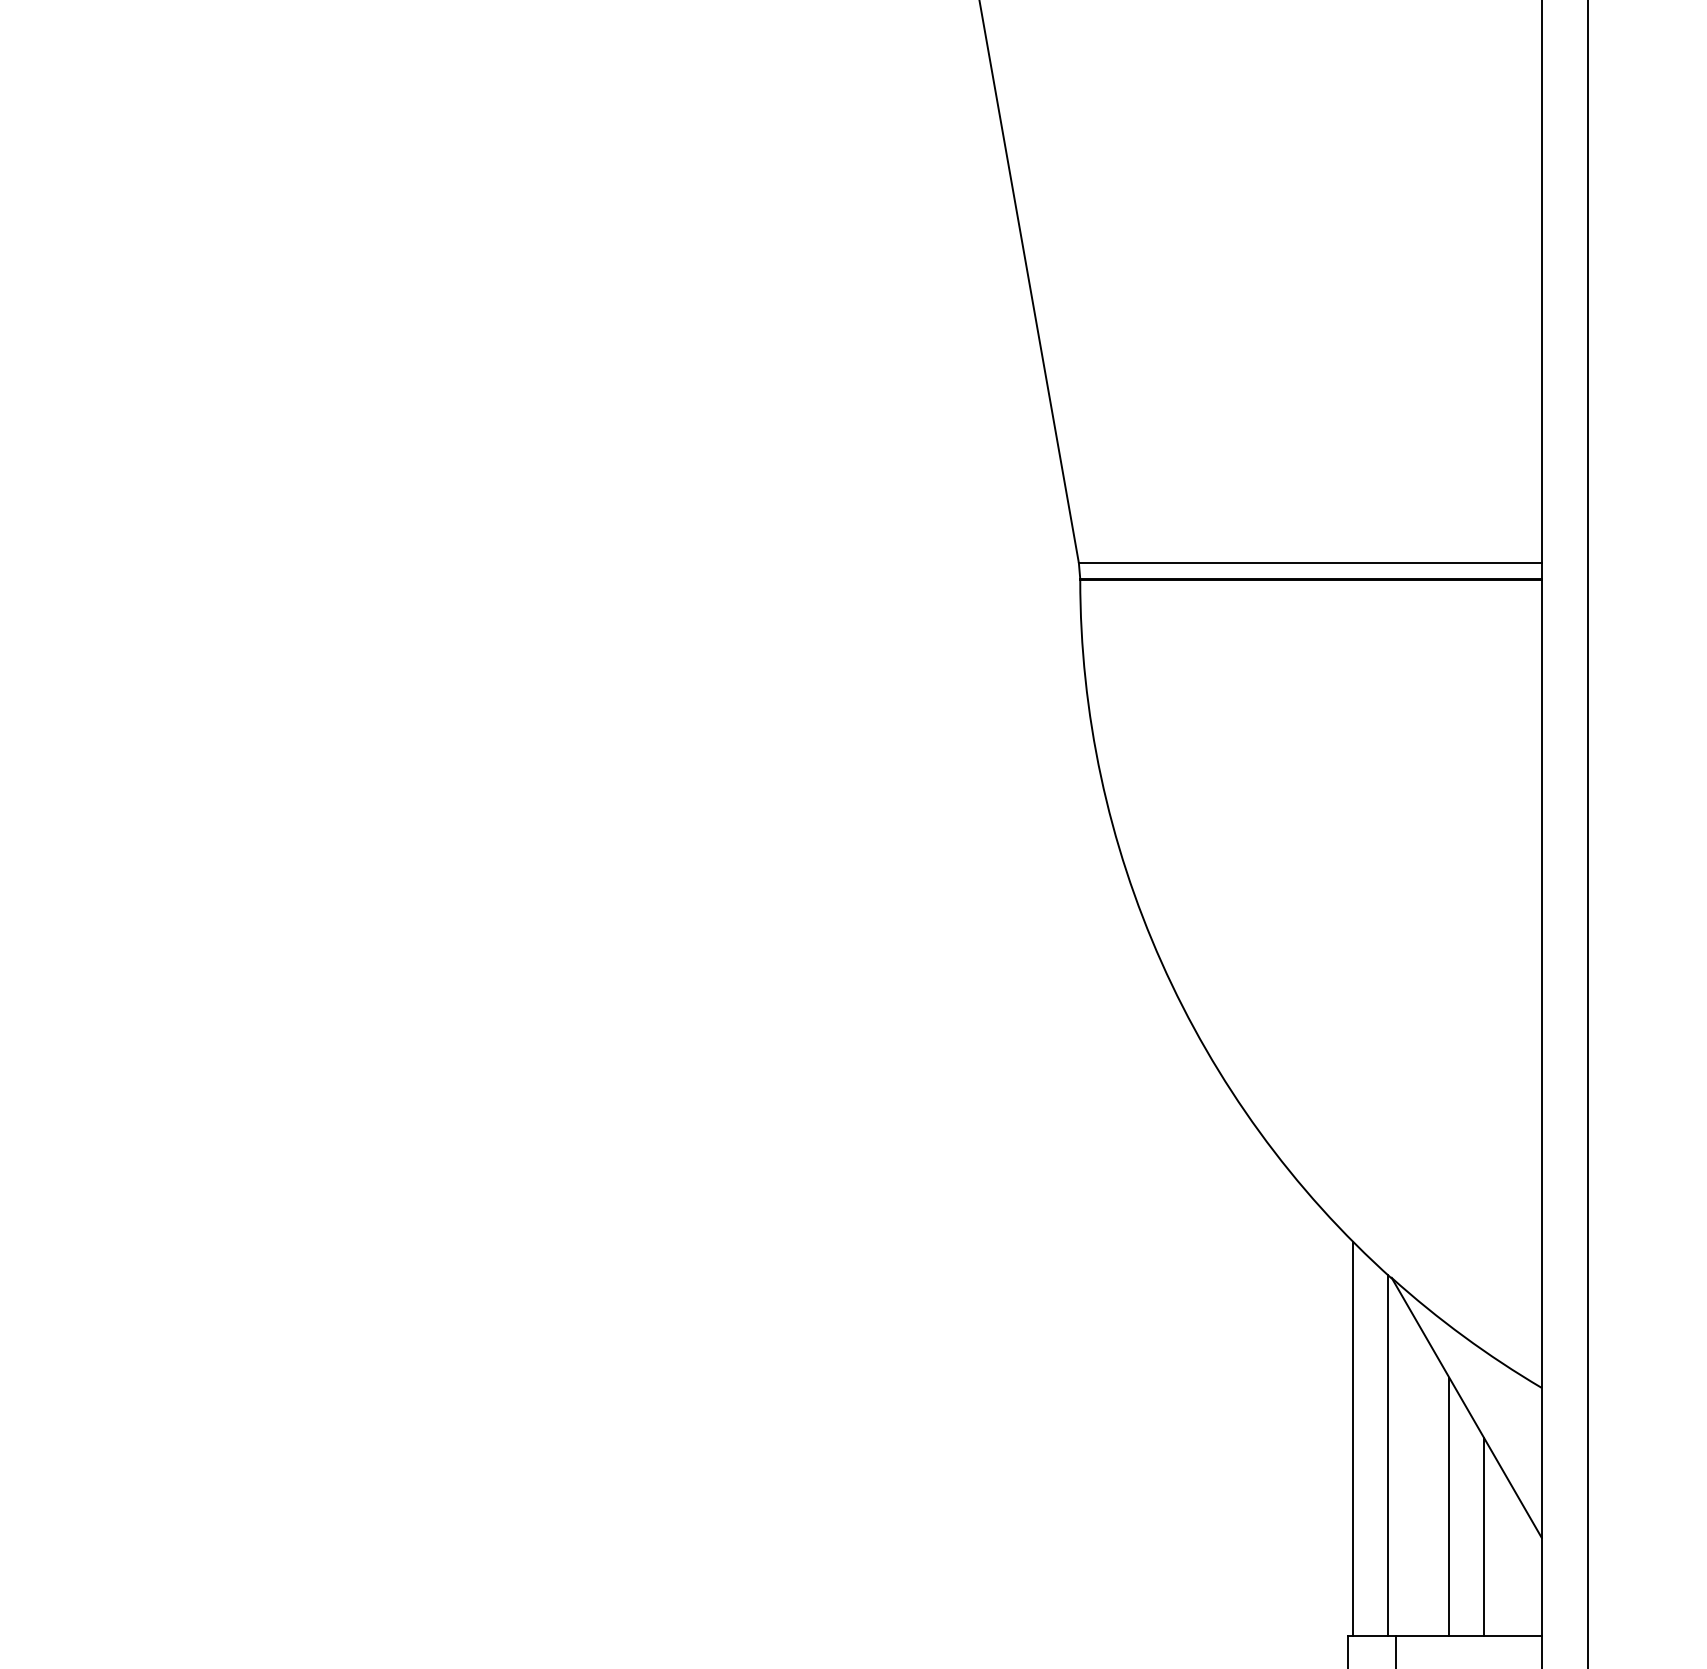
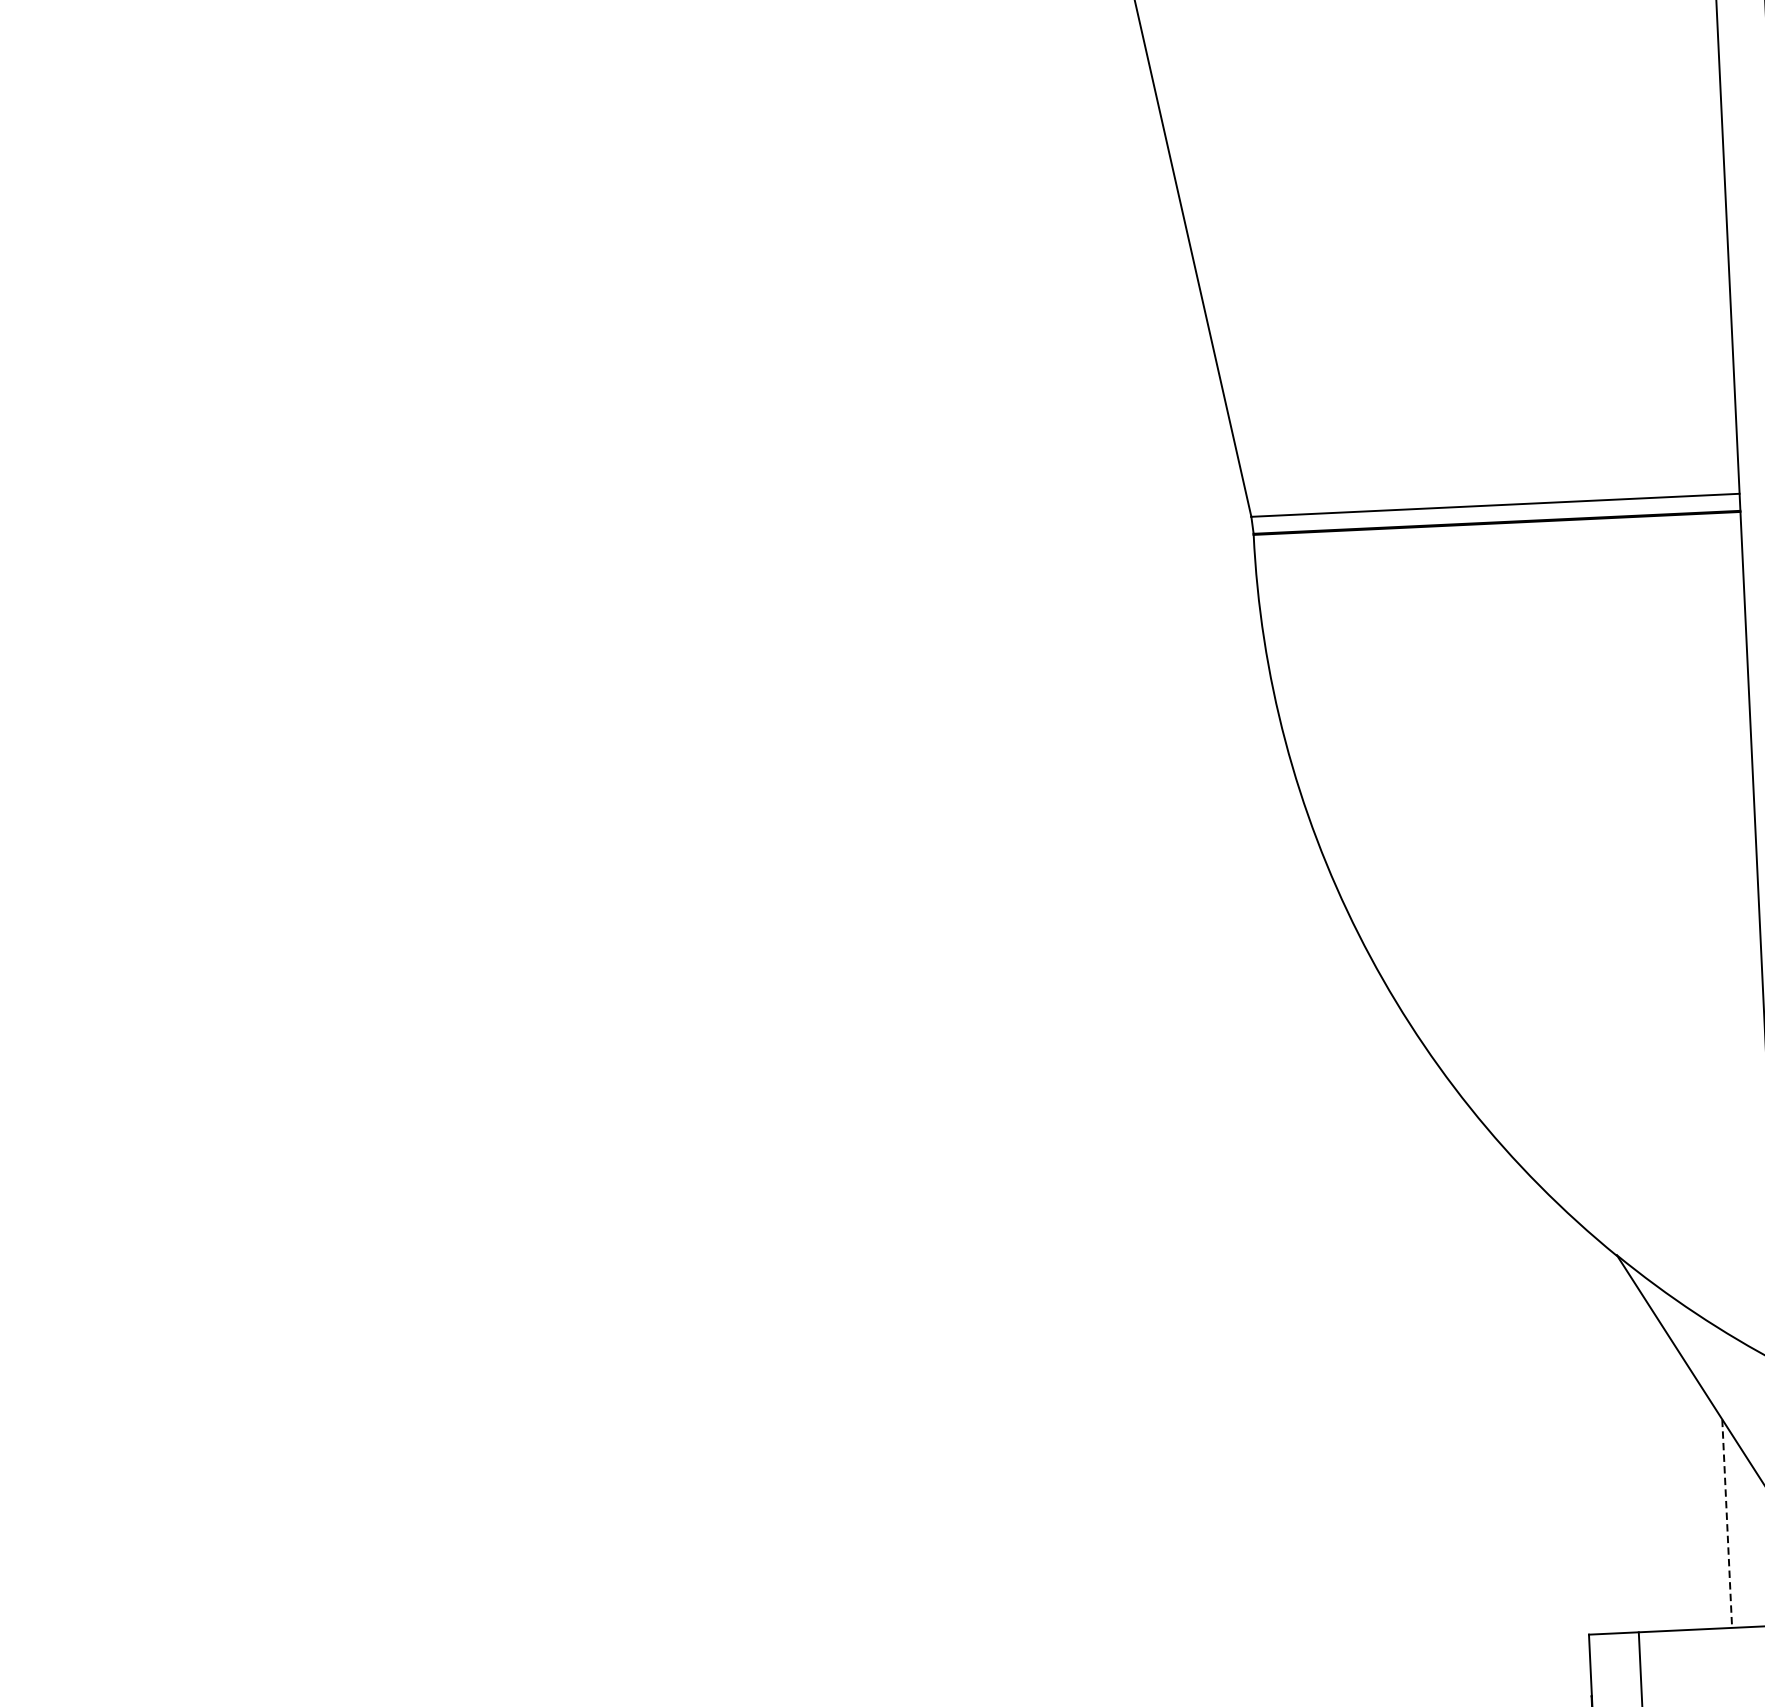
line: (1353, 1438) -> (1584, 1426), removed
line: (1387, 1454) -> (1621, 1441), removed
line: (1449, 1506) -> (1689, 1493), removed
line: (1484, 1536) -> (1727, 1523), solid -> dashed

